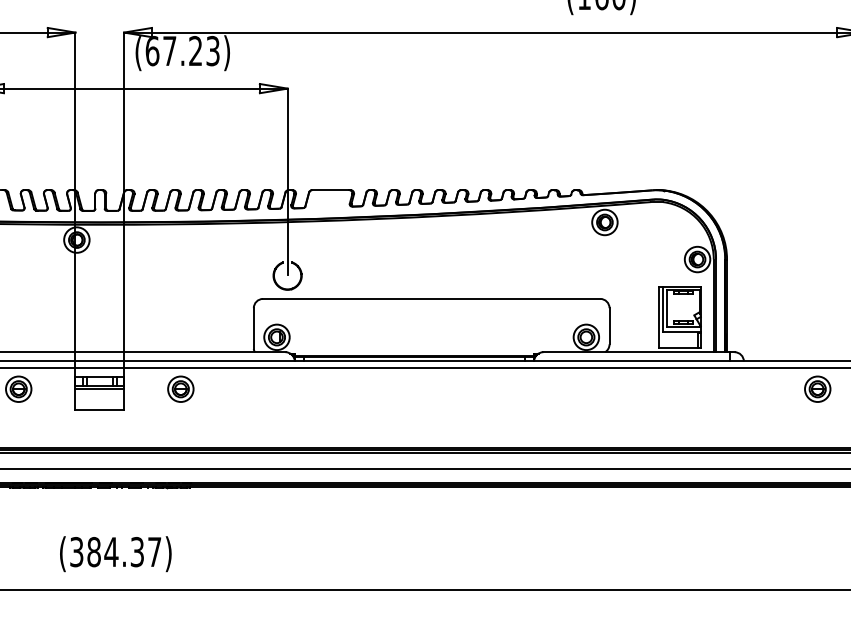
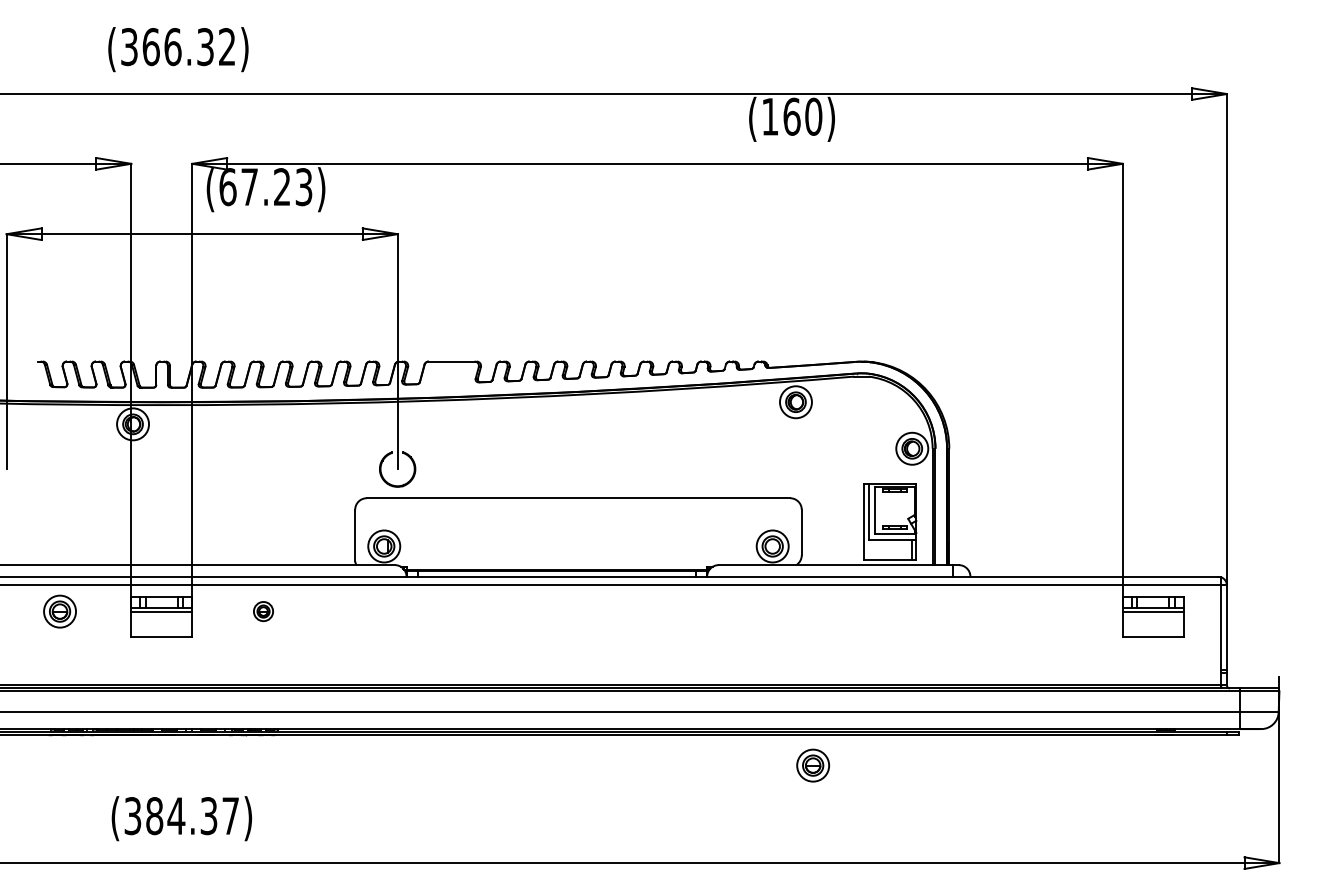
part: (180, 389) -> (263, 611), size x0.6
part: (817, 389) -> (813, 765), moved

